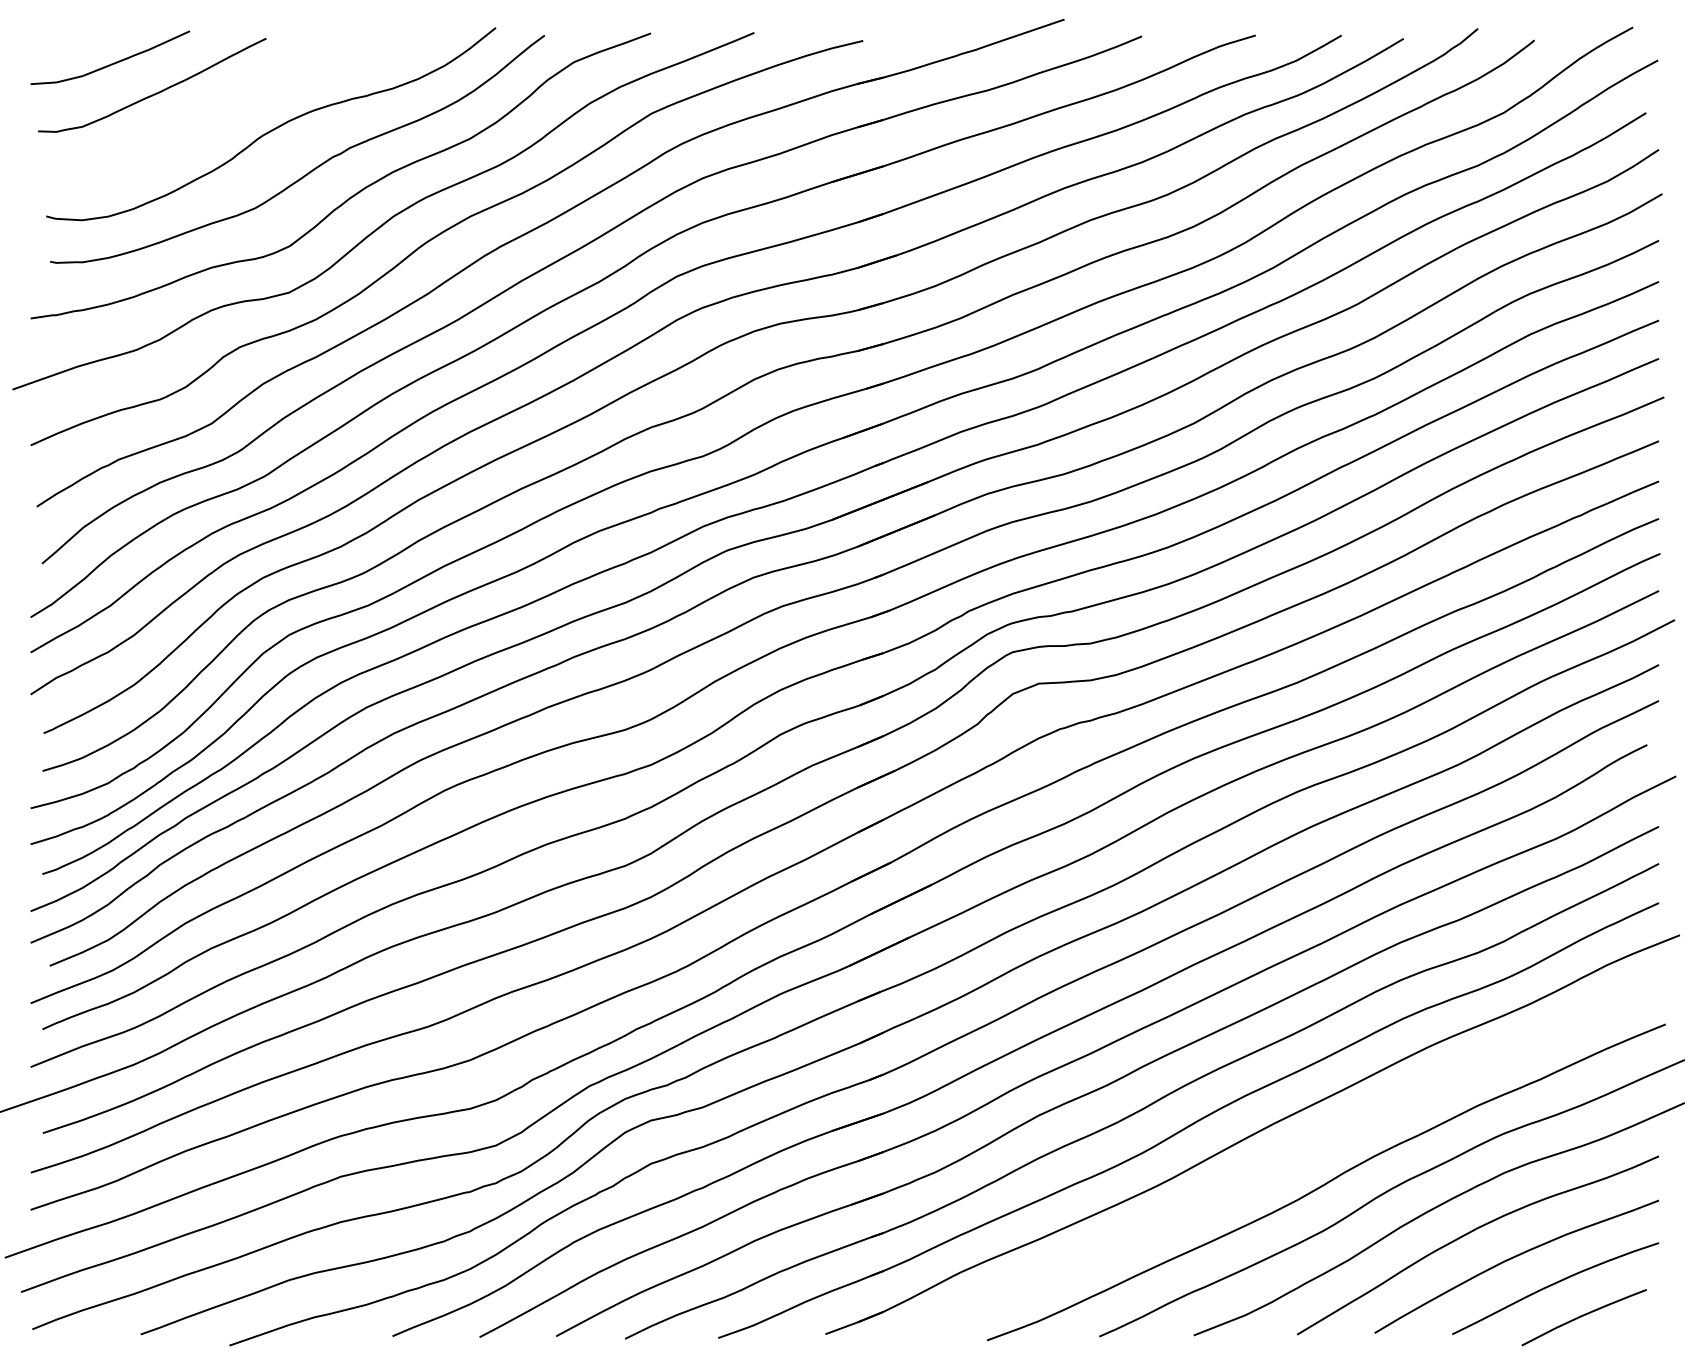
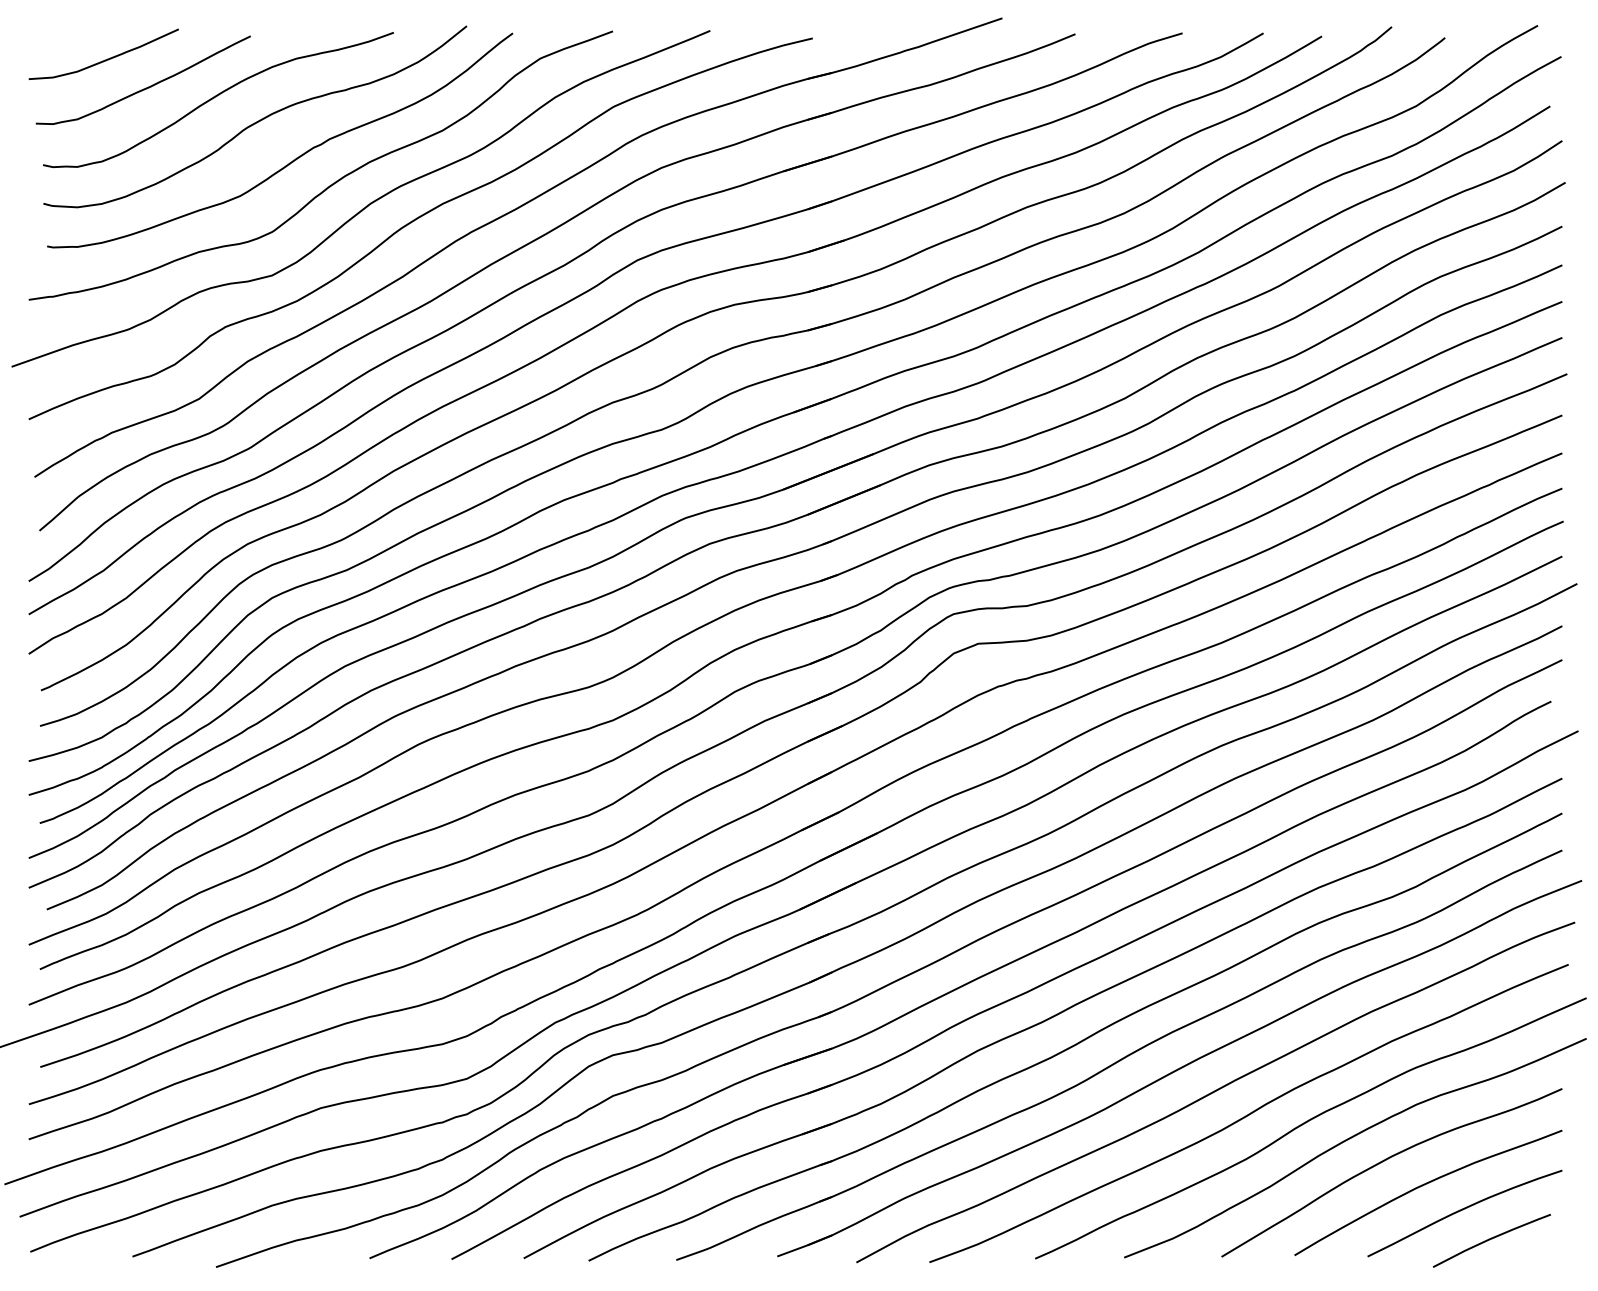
curve: (229, 103) -> (216, 97), added
curve: (1290, 1159) -> (1215, 1091), added

